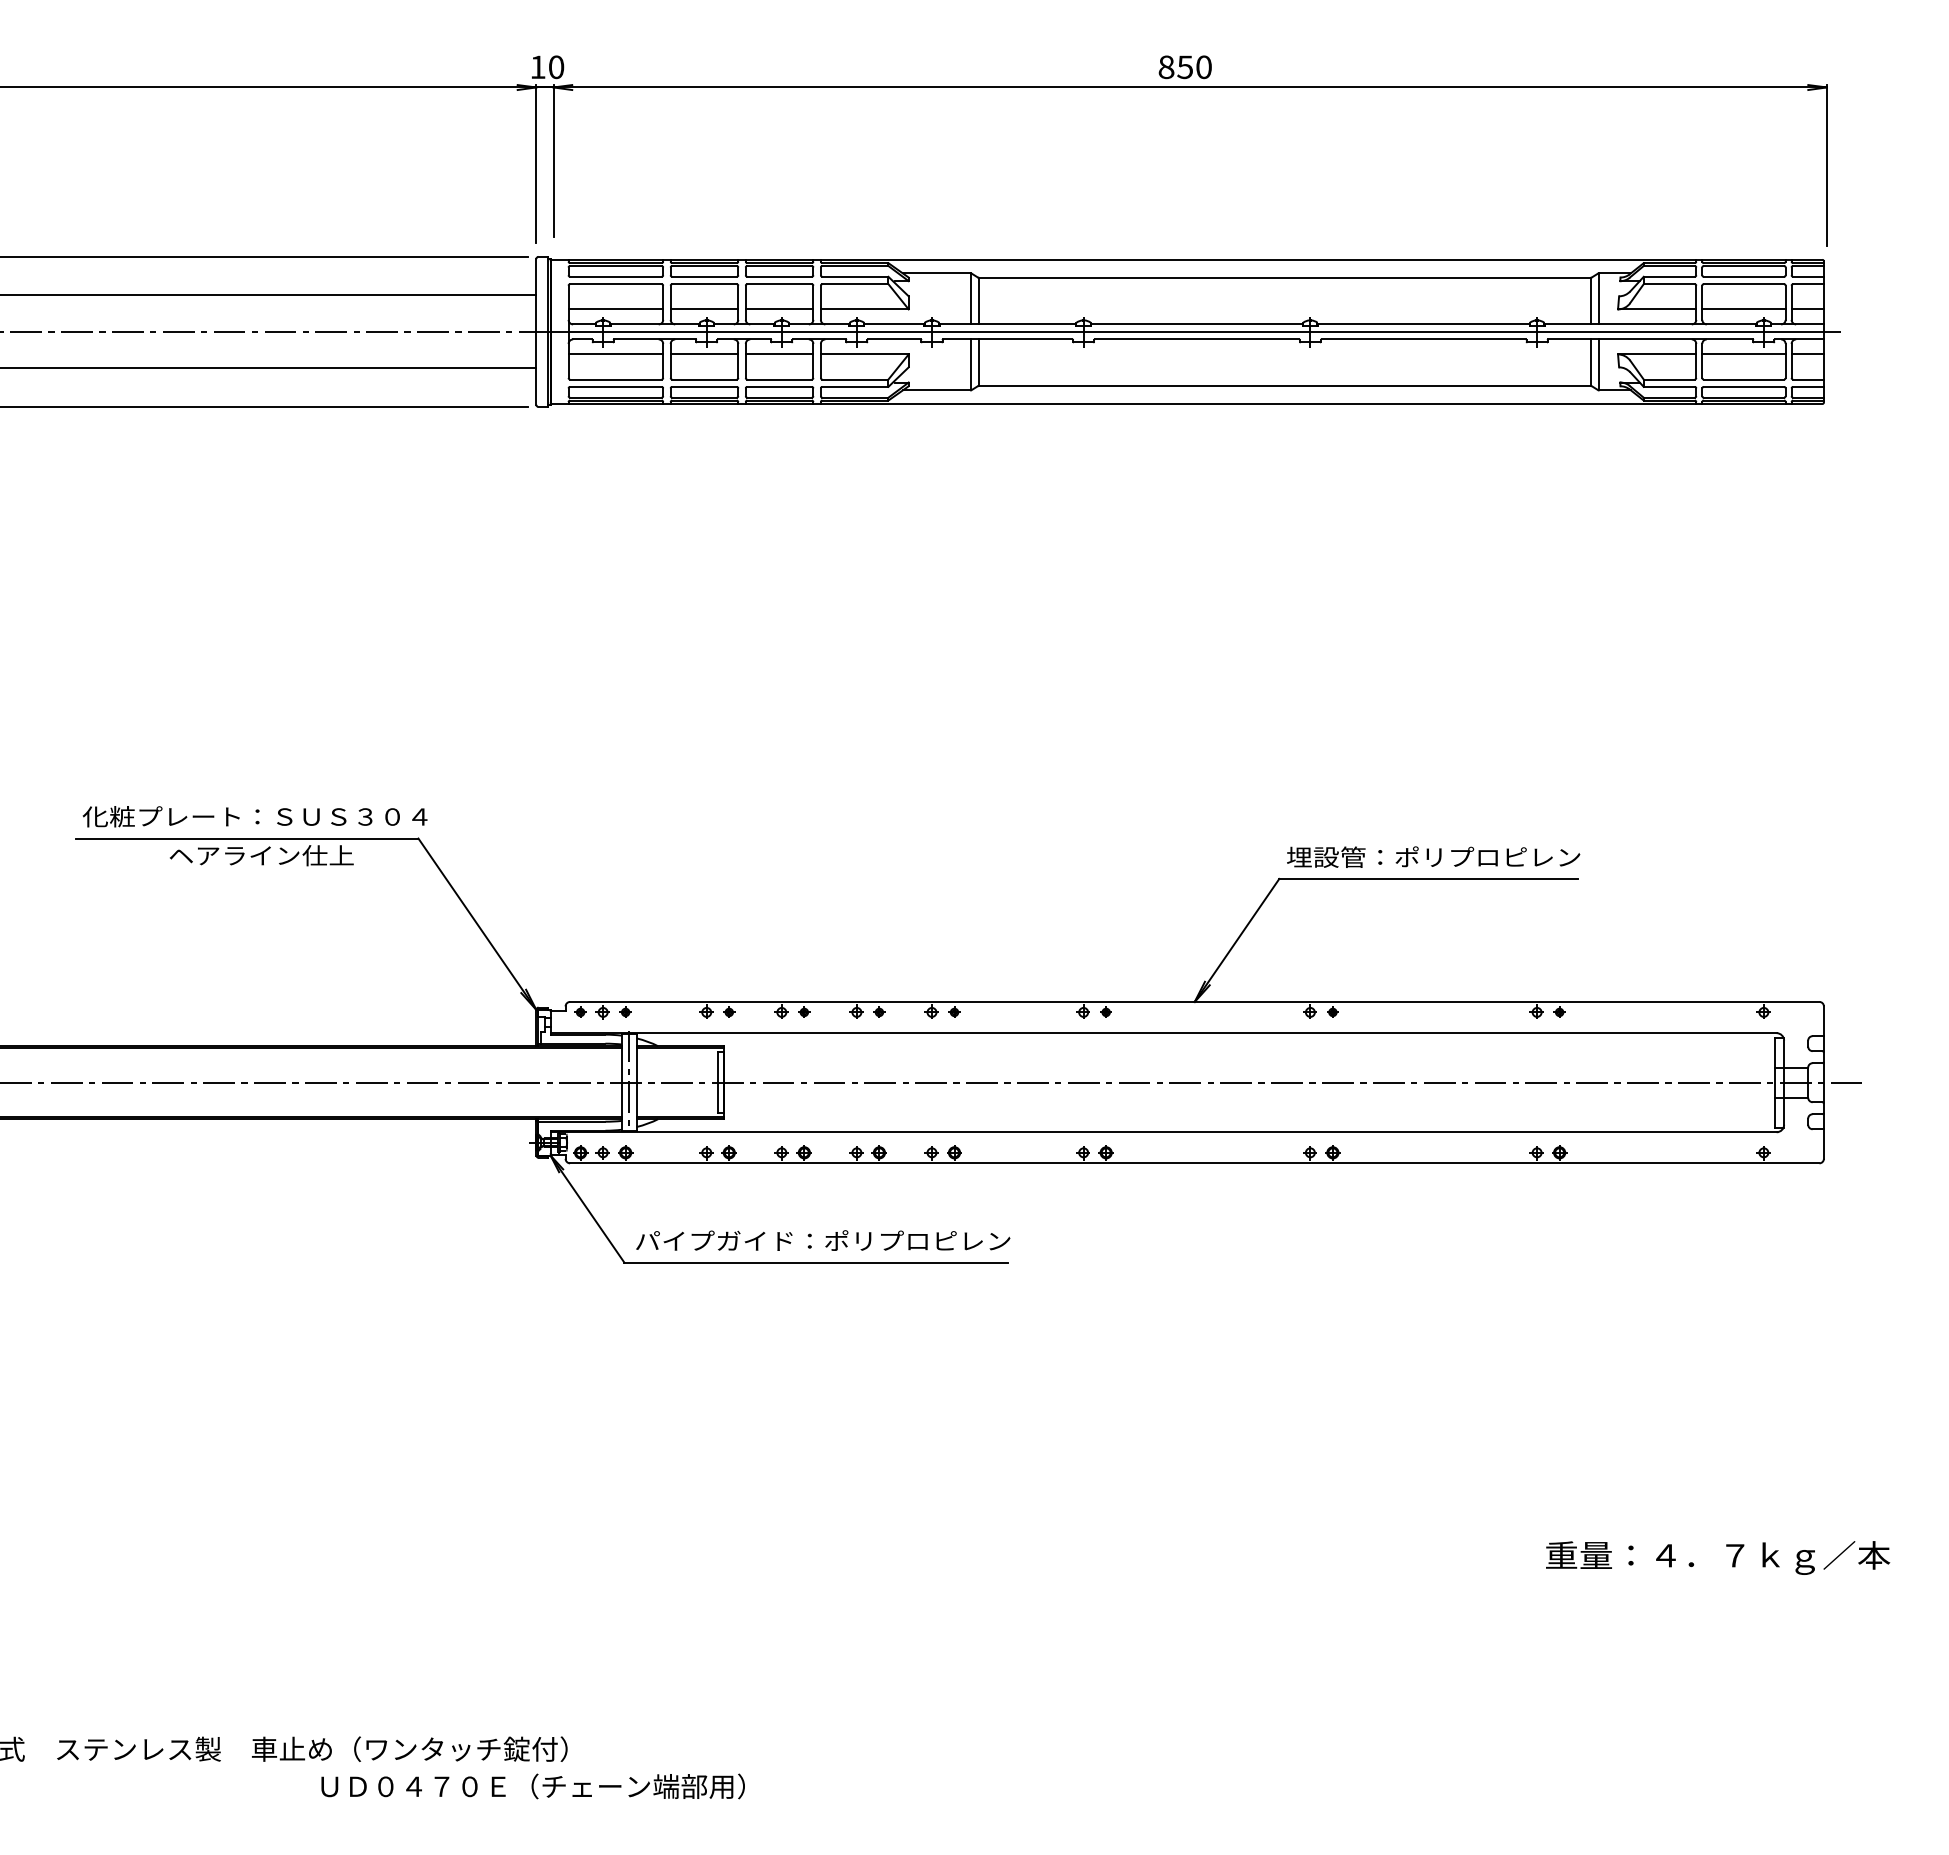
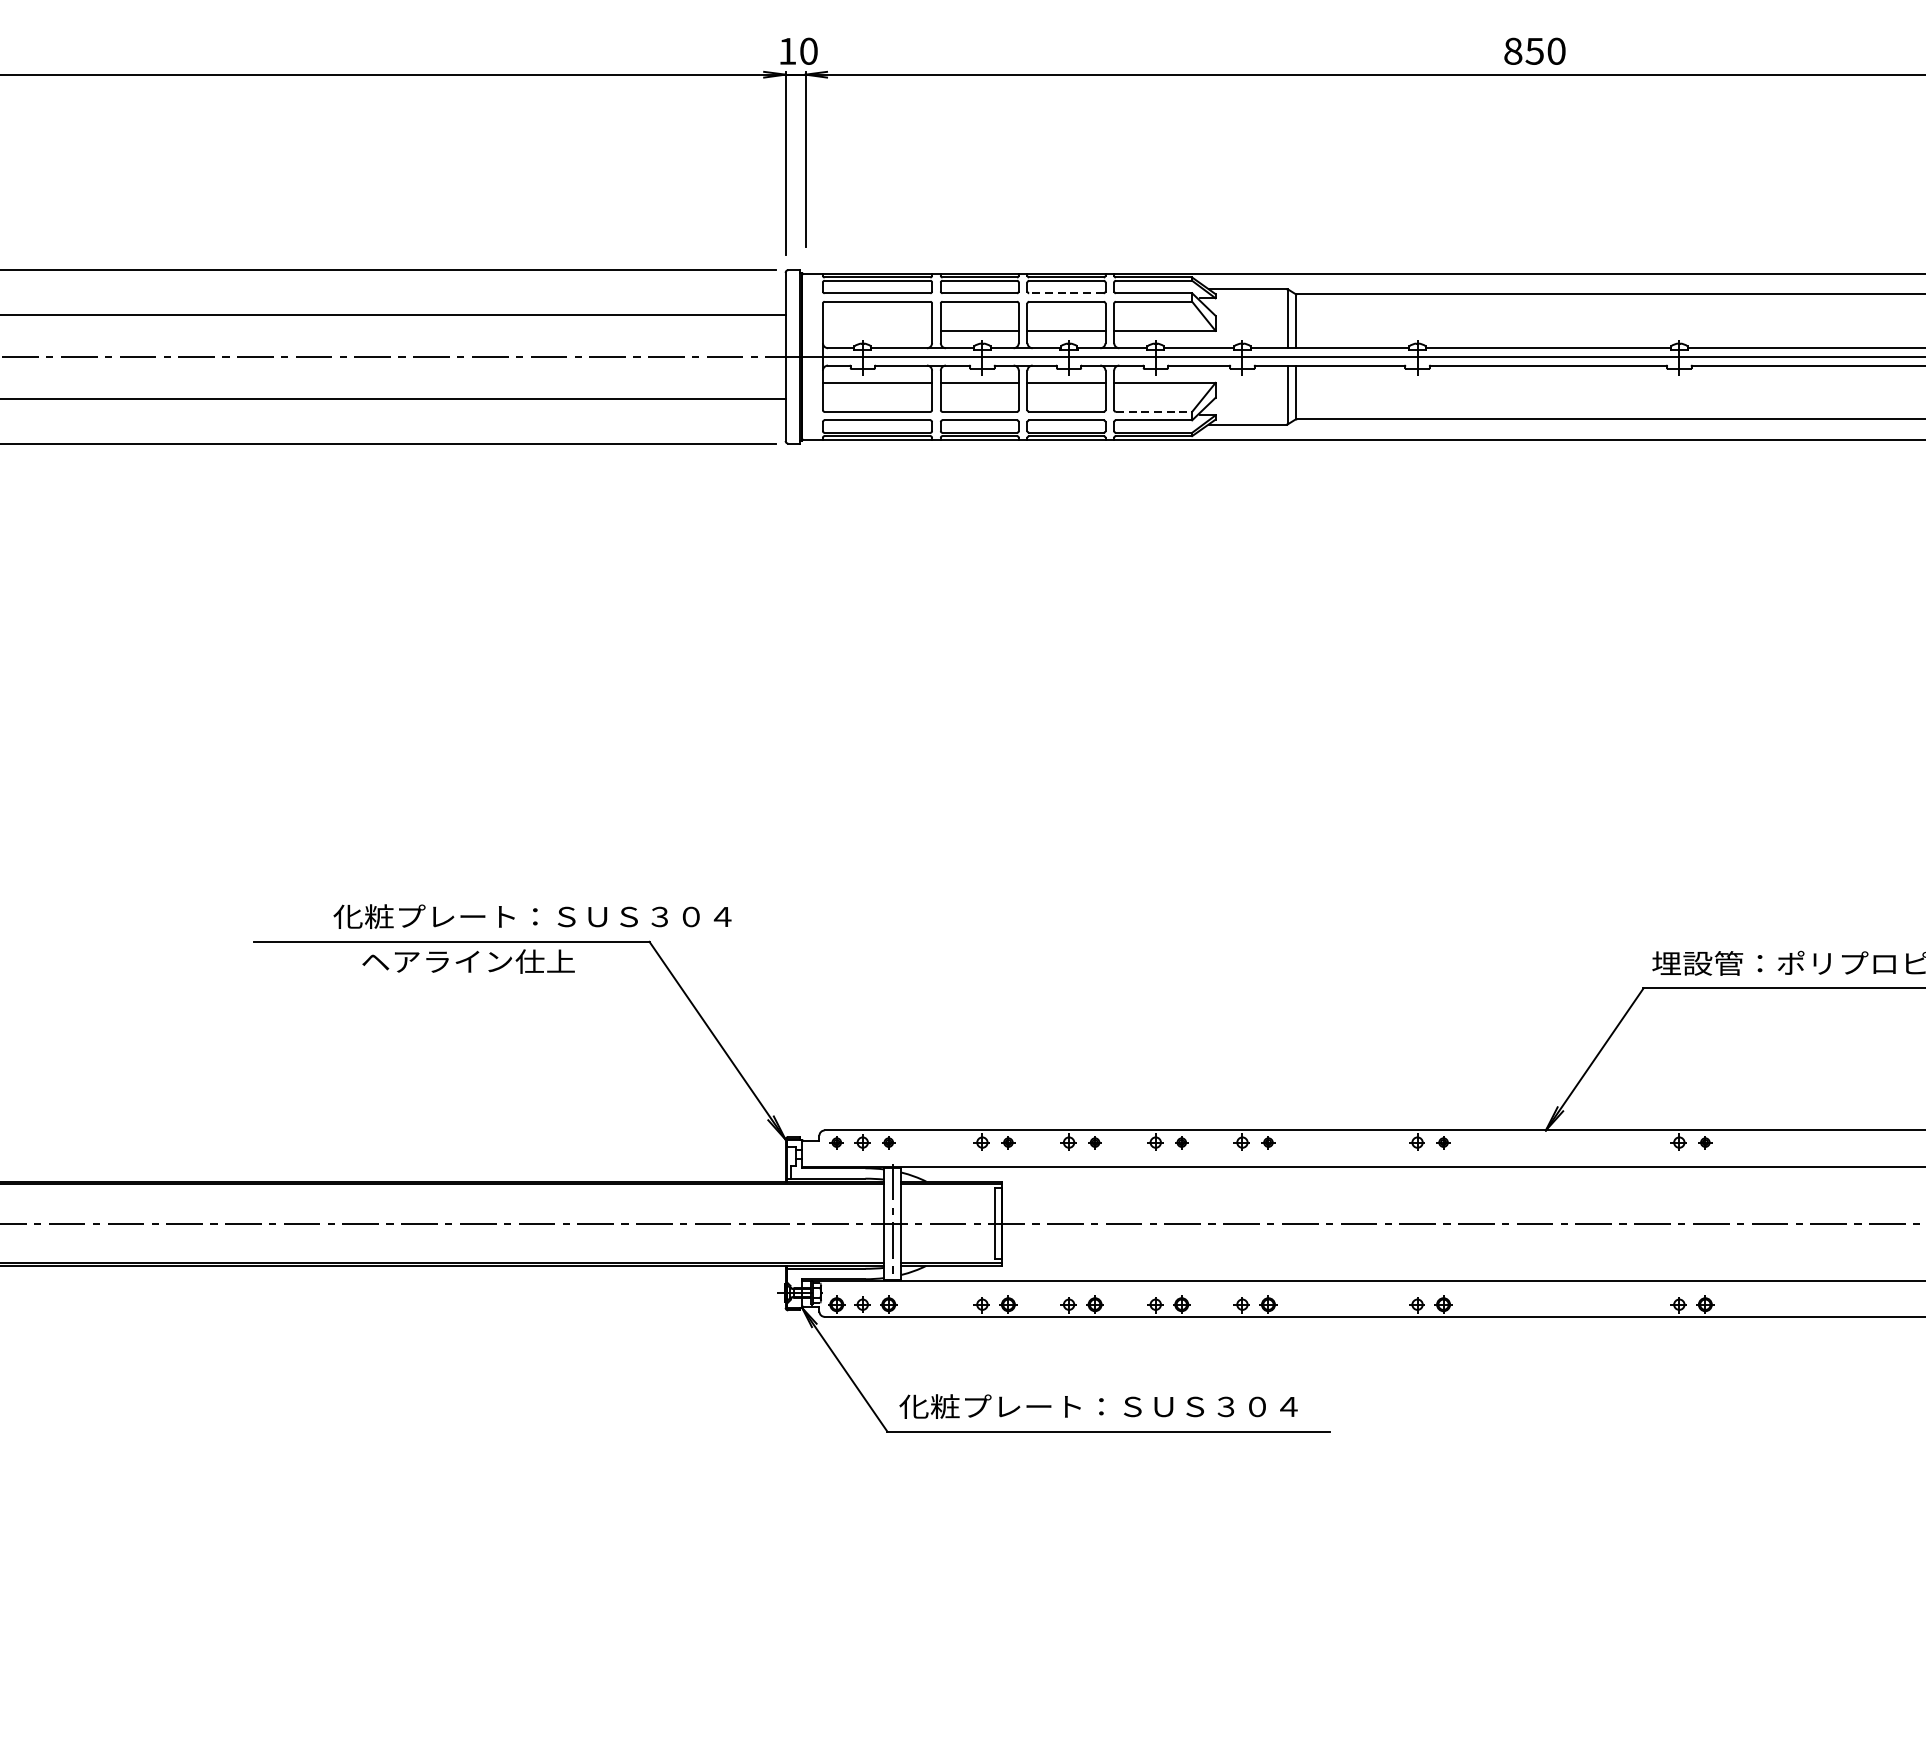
line: (779, 276) -> (1066, 292), solid -> dashed
line: (615, 309) -> (877, 331), removed
line: (855, 379) -> (1154, 411), solid -> dashed
text: (254, 816) -> (531, 916), moved
text: (822, 1240) -> (1116, 1405), パイプガイド：ポリプロピレン -> 化粧プレート：ＳＵＳ３０４

